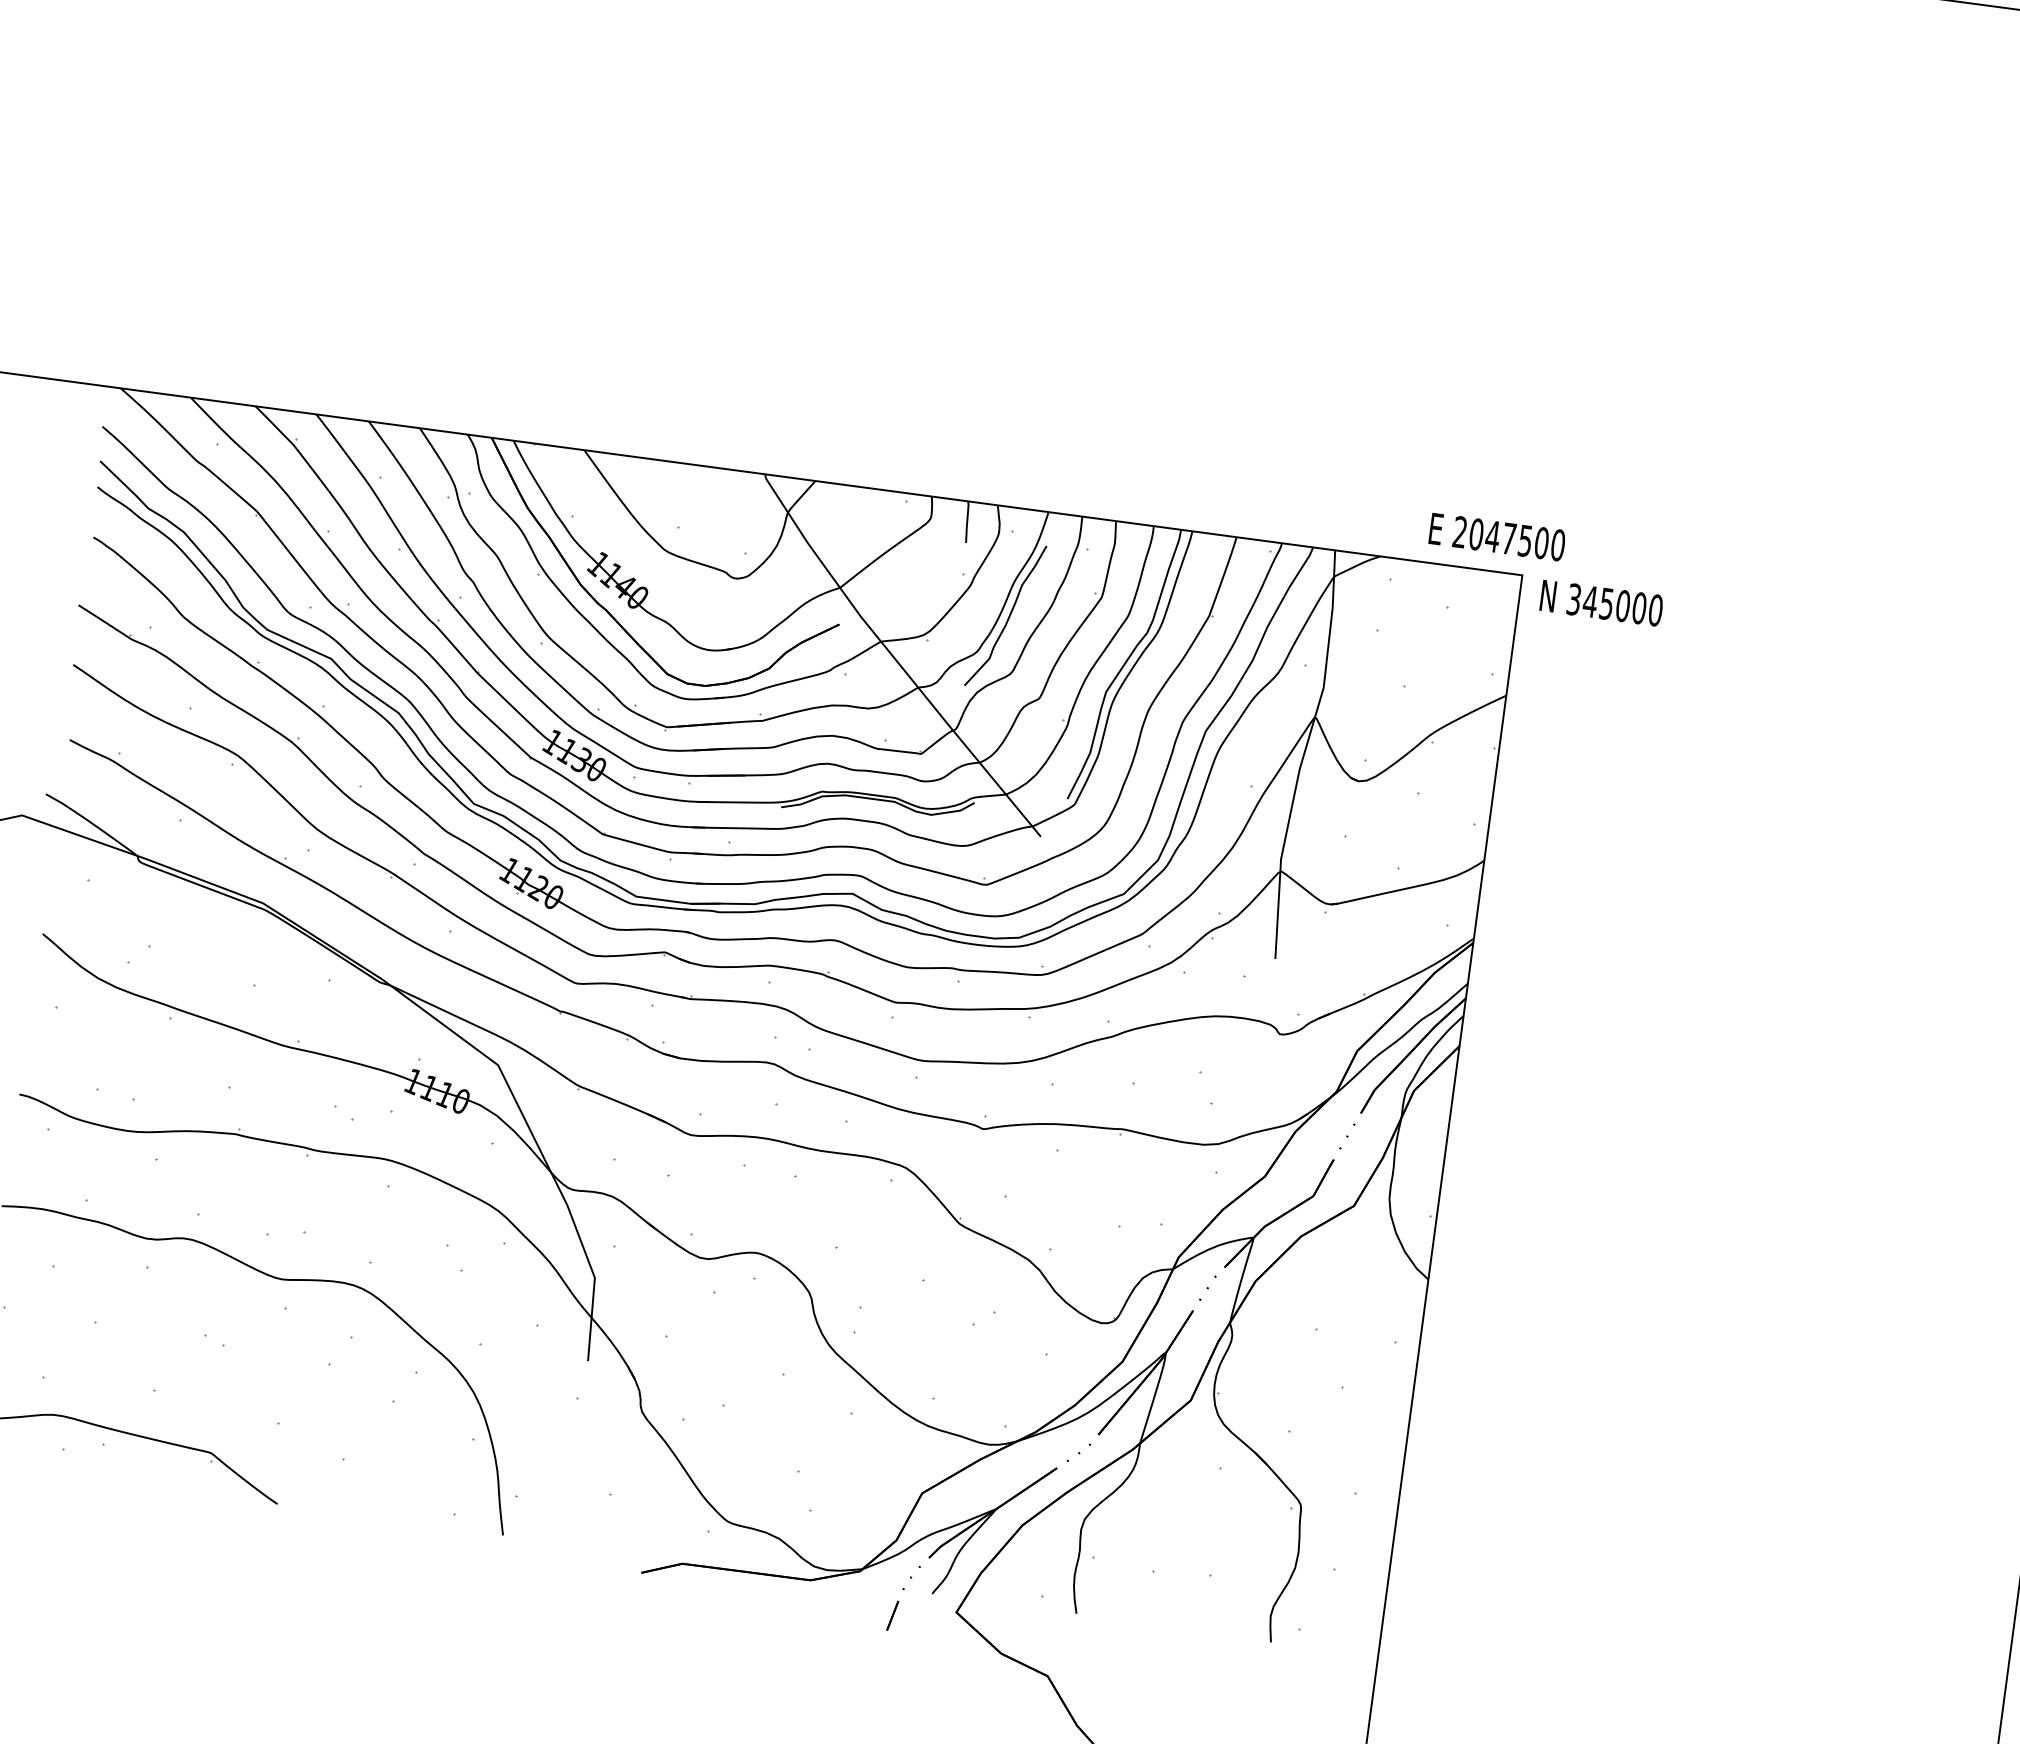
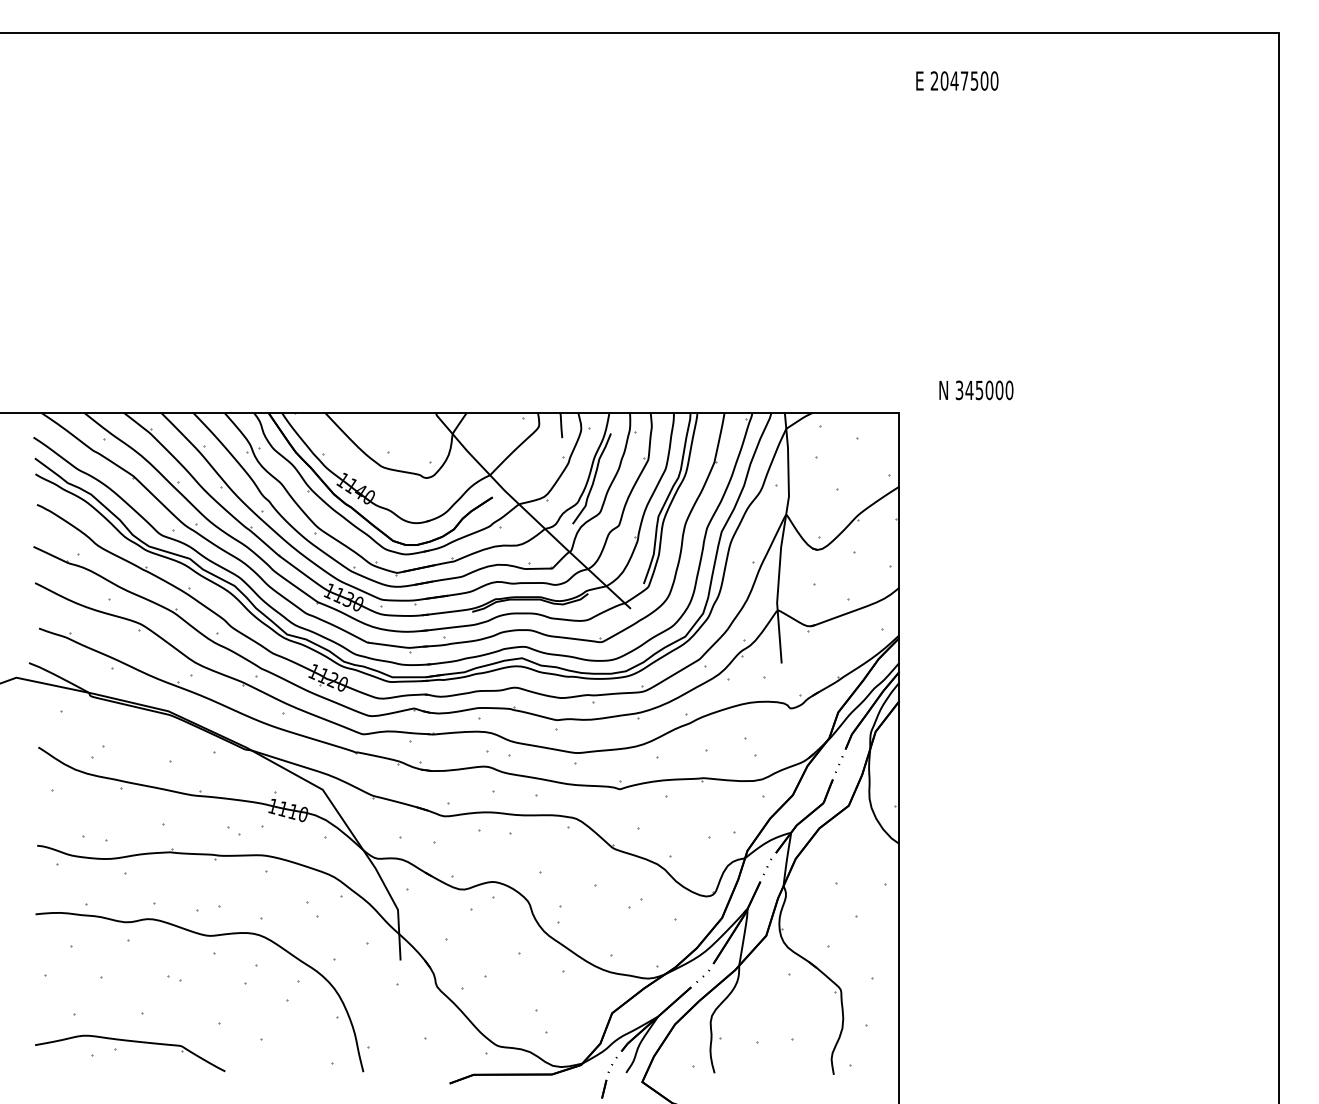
text: (1497, 536) -> (957, 80), moved
text: (1601, 603) -> (976, 390), moved

